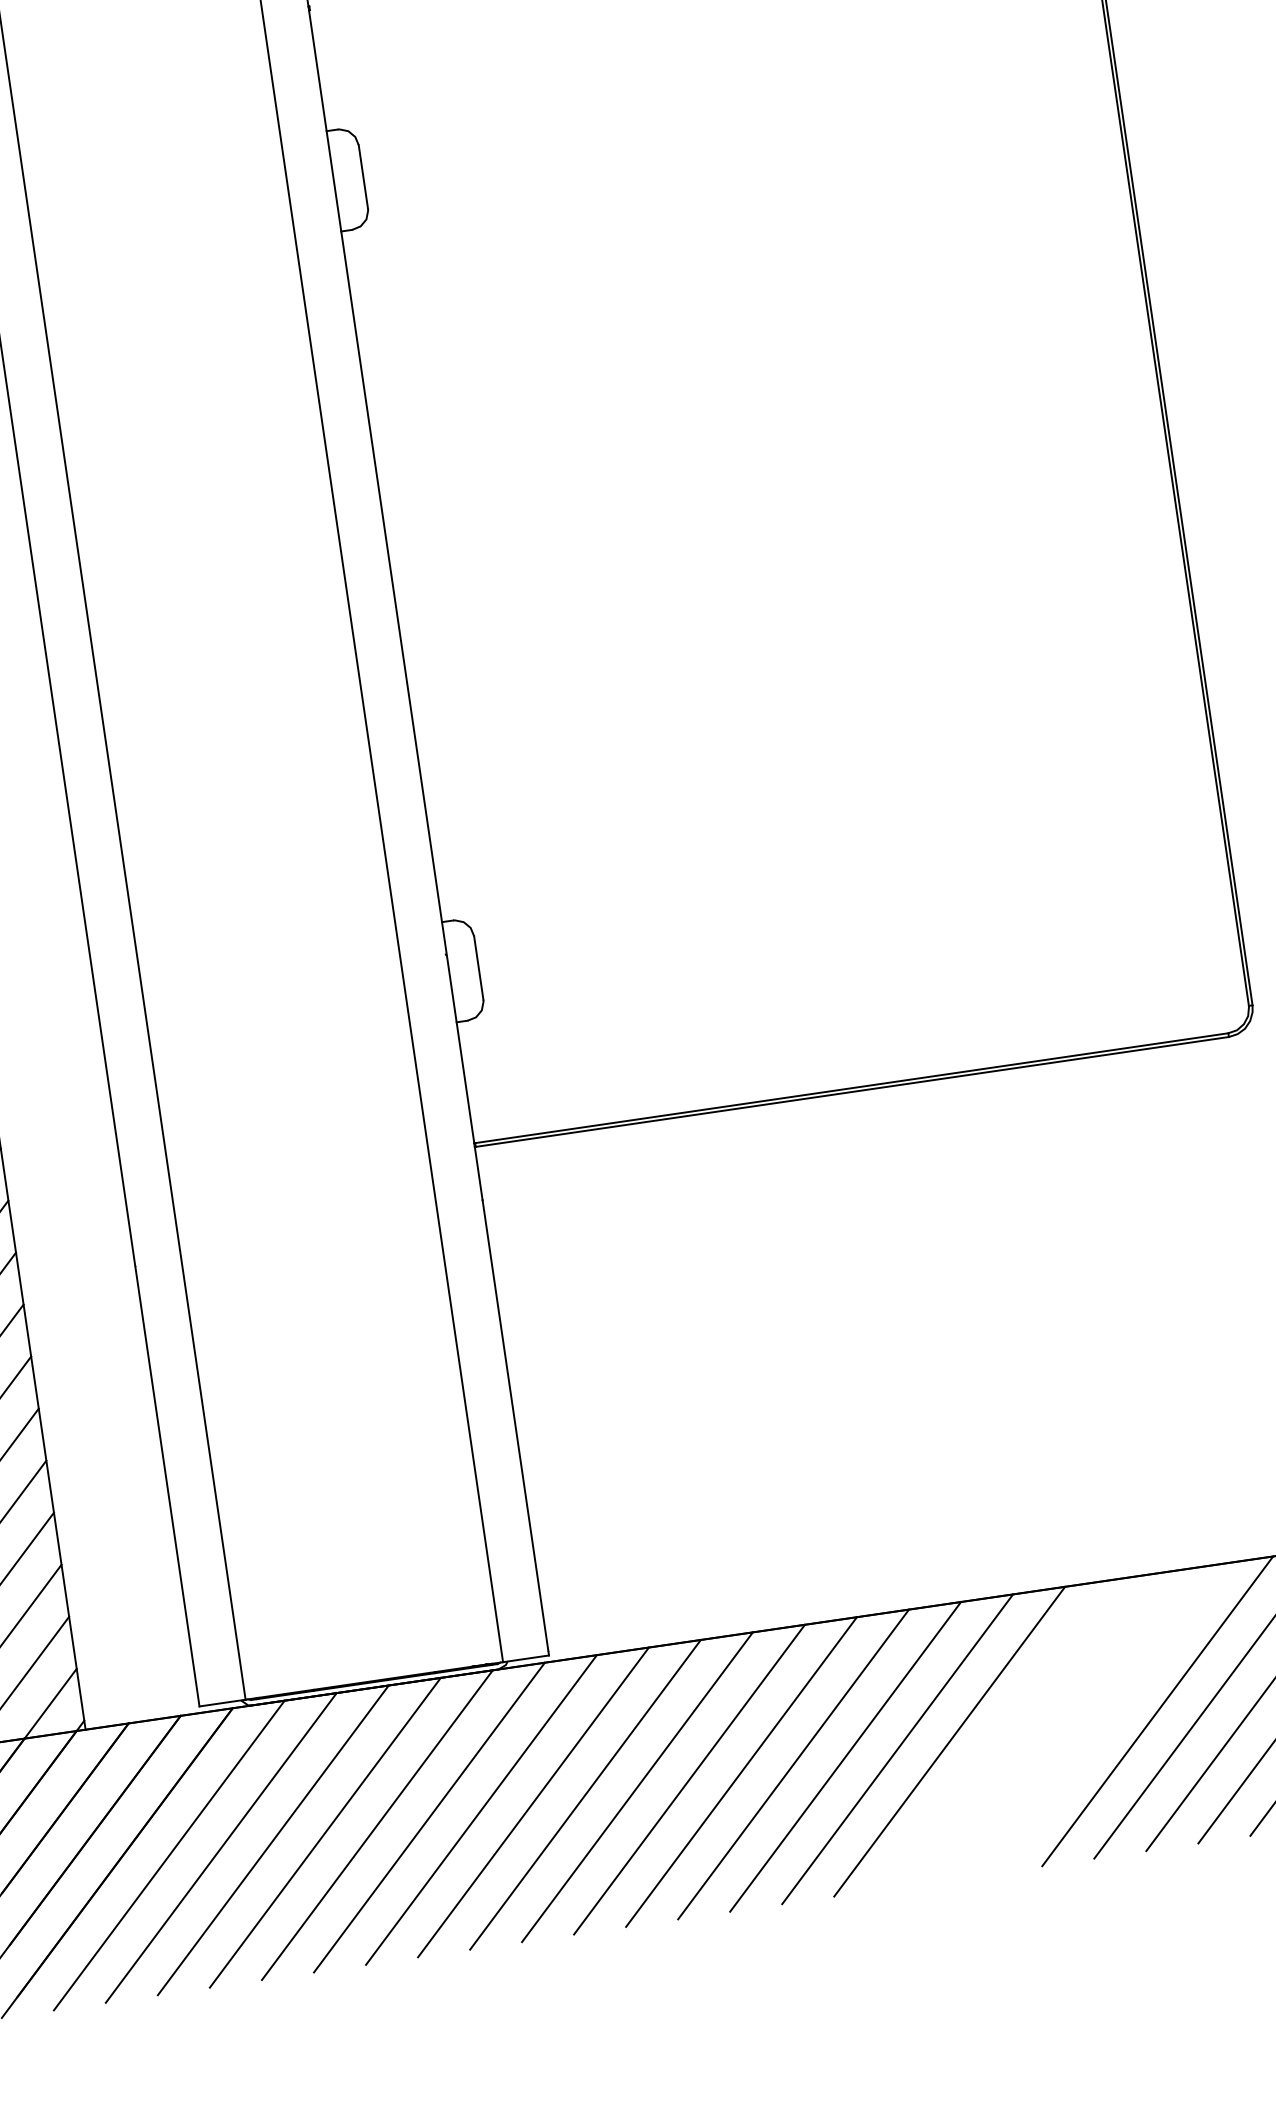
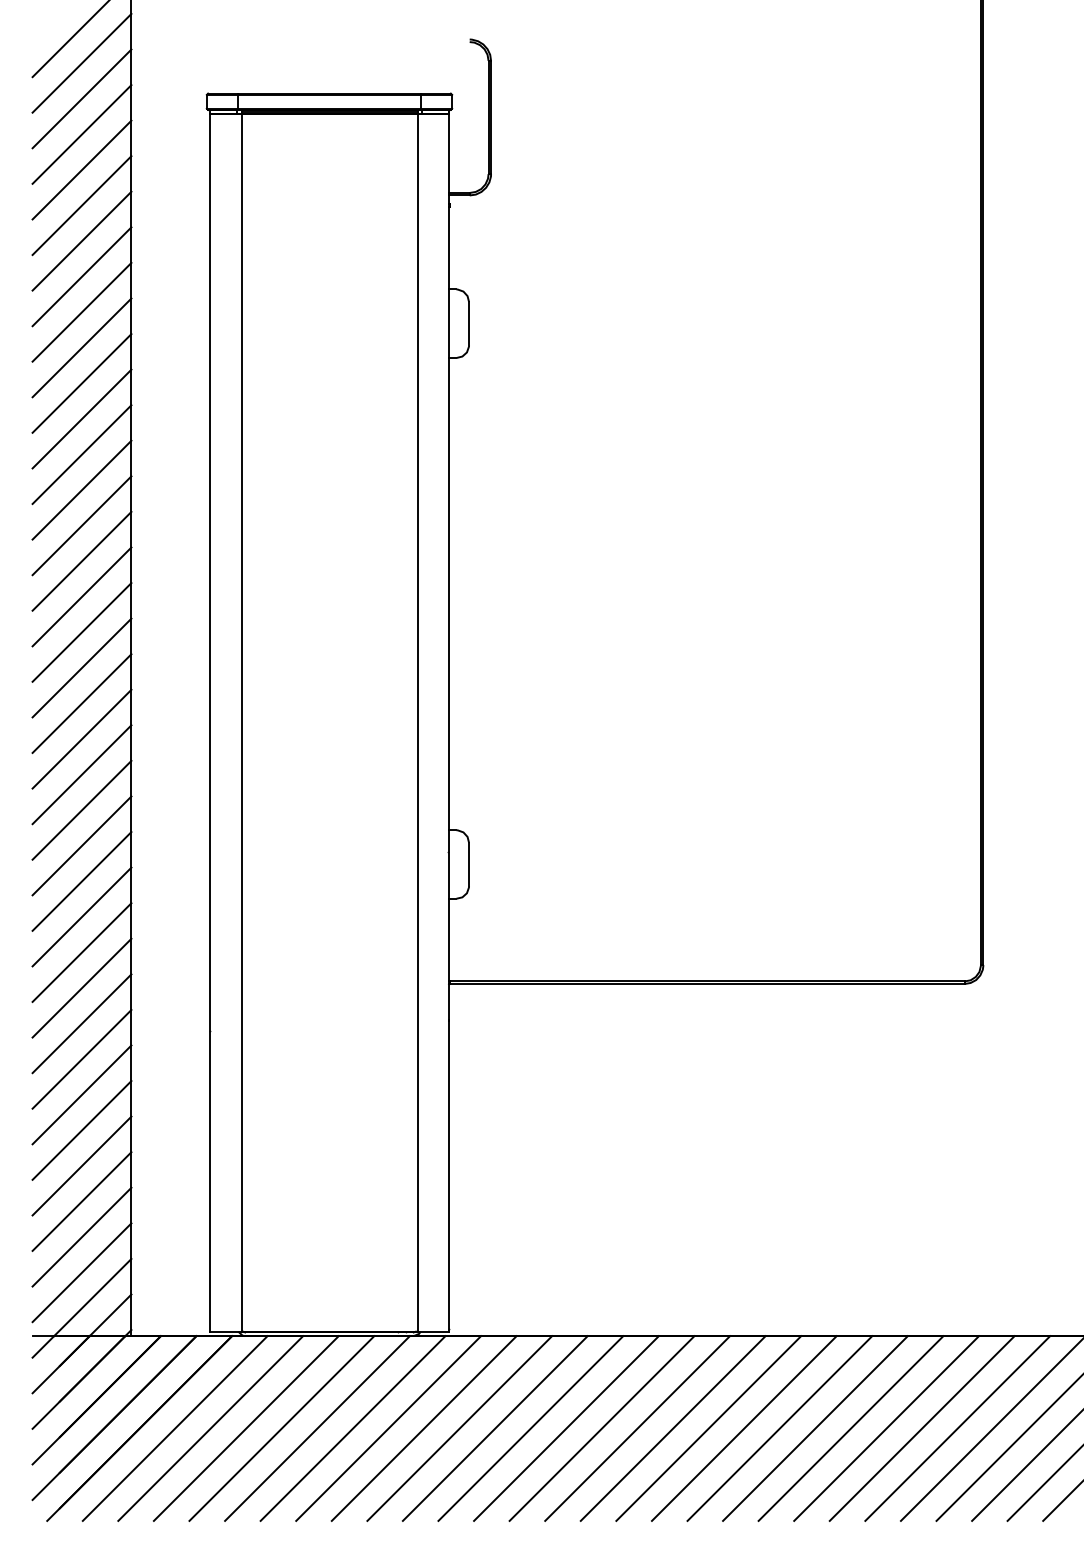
line: (1105, 1718) -> (815, 1428), added
line: (1053, 1726) -> (779, 1428), added
line: (1000, 1734) -> (743, 1428), added

